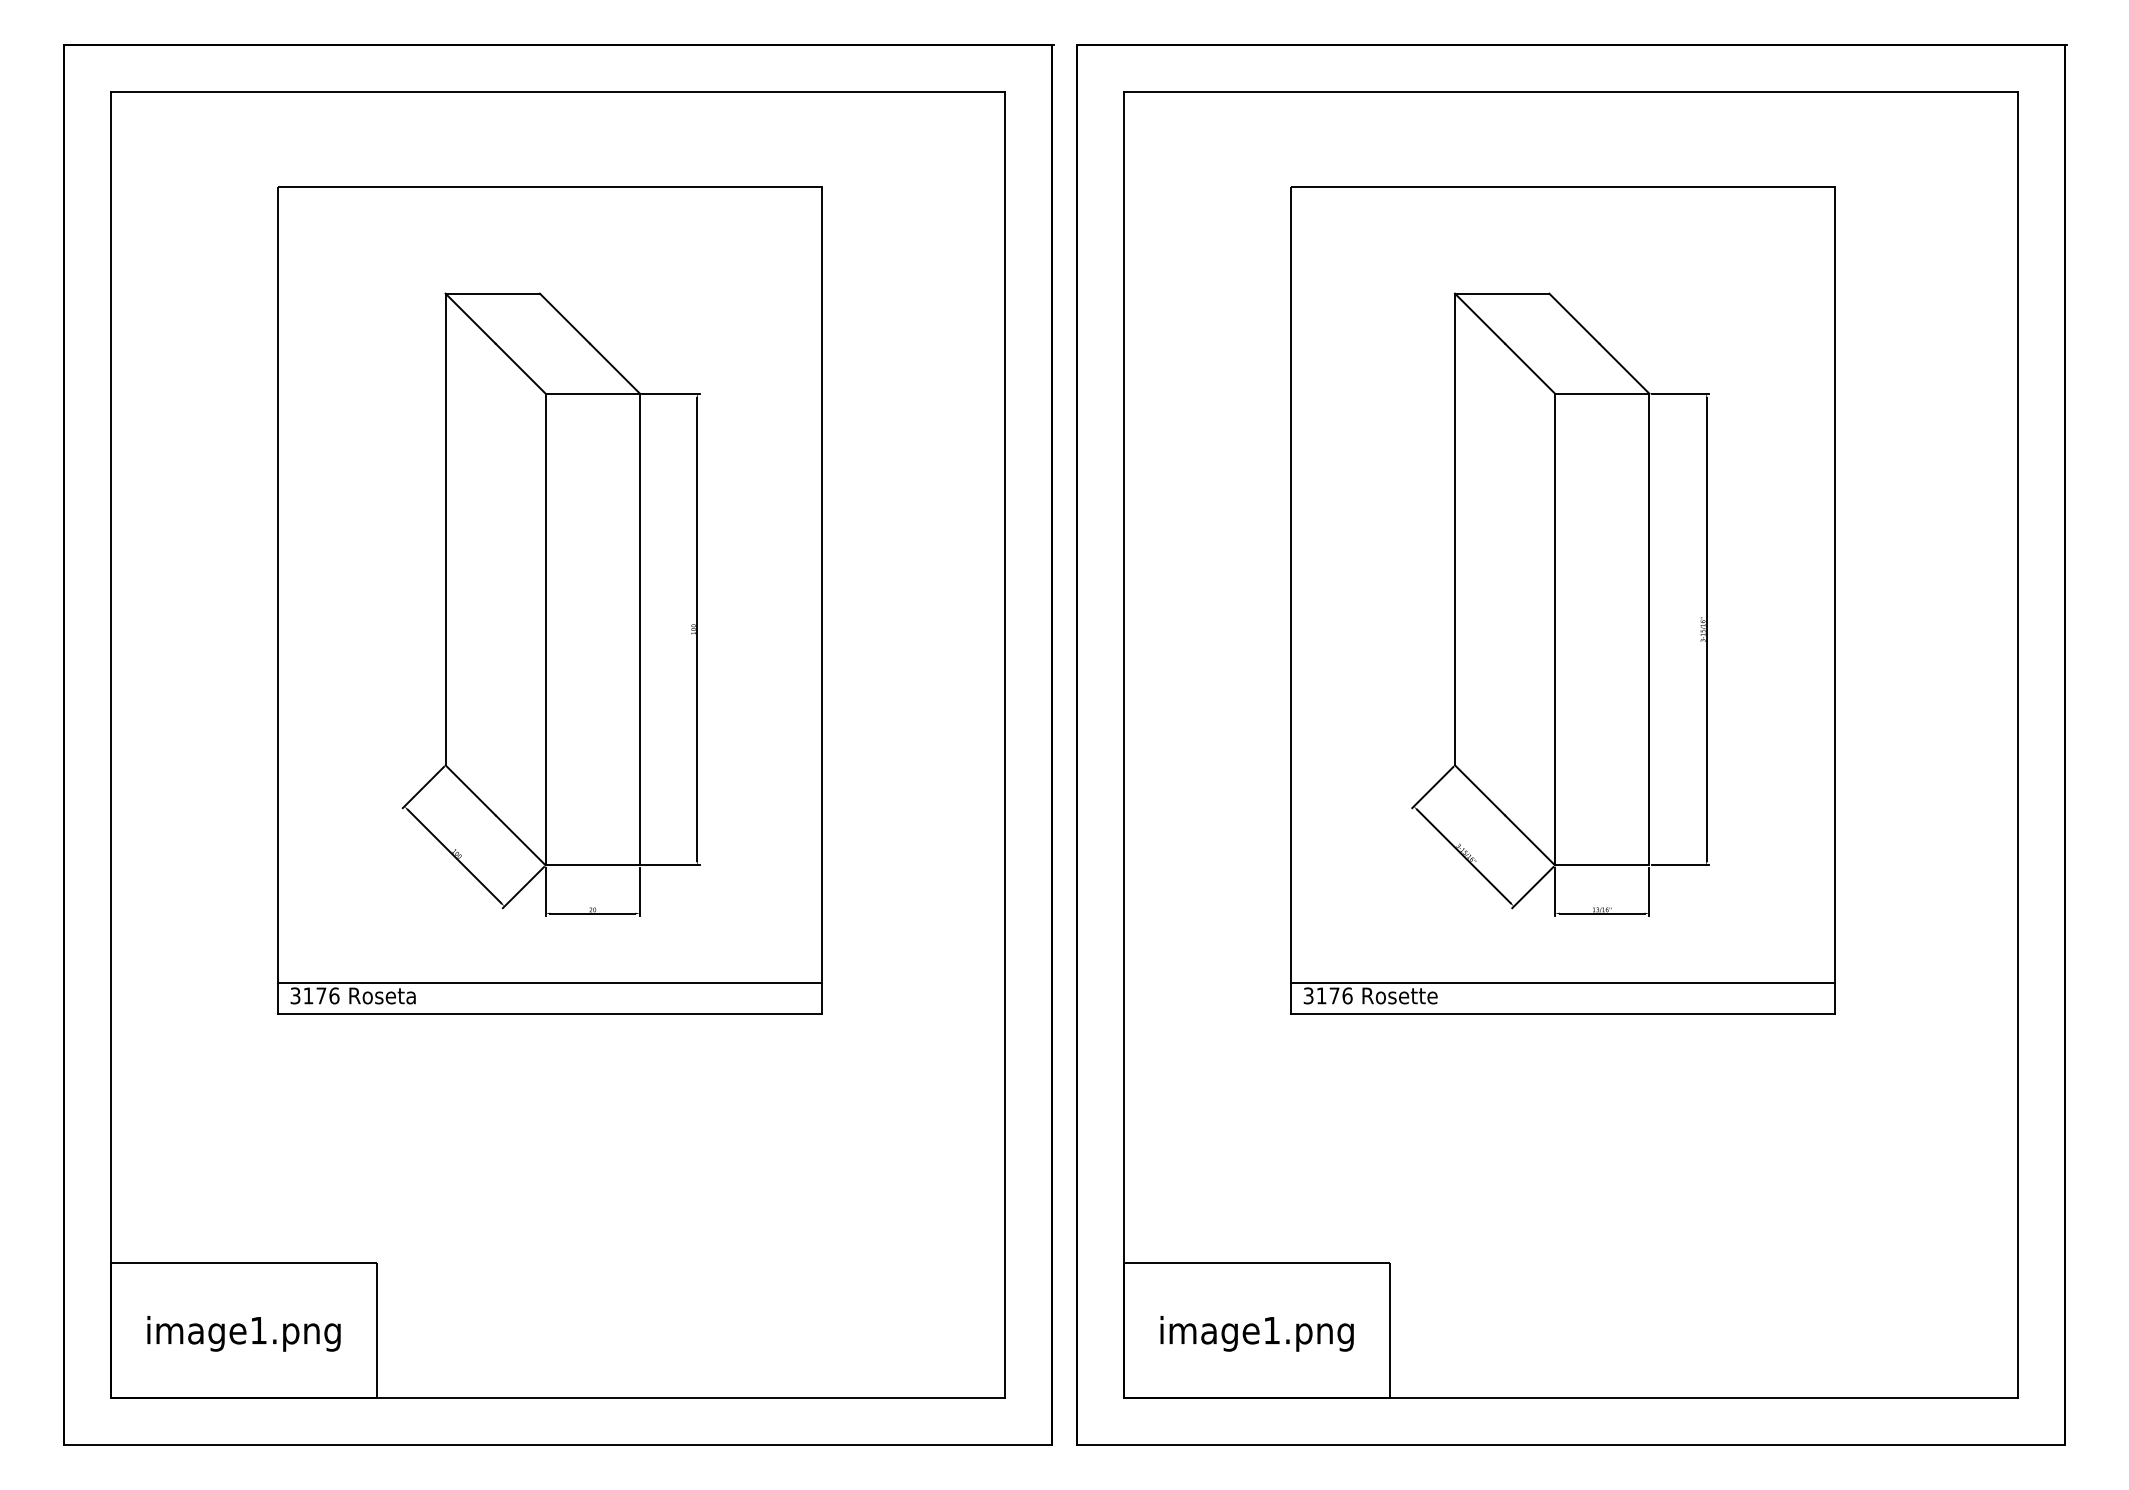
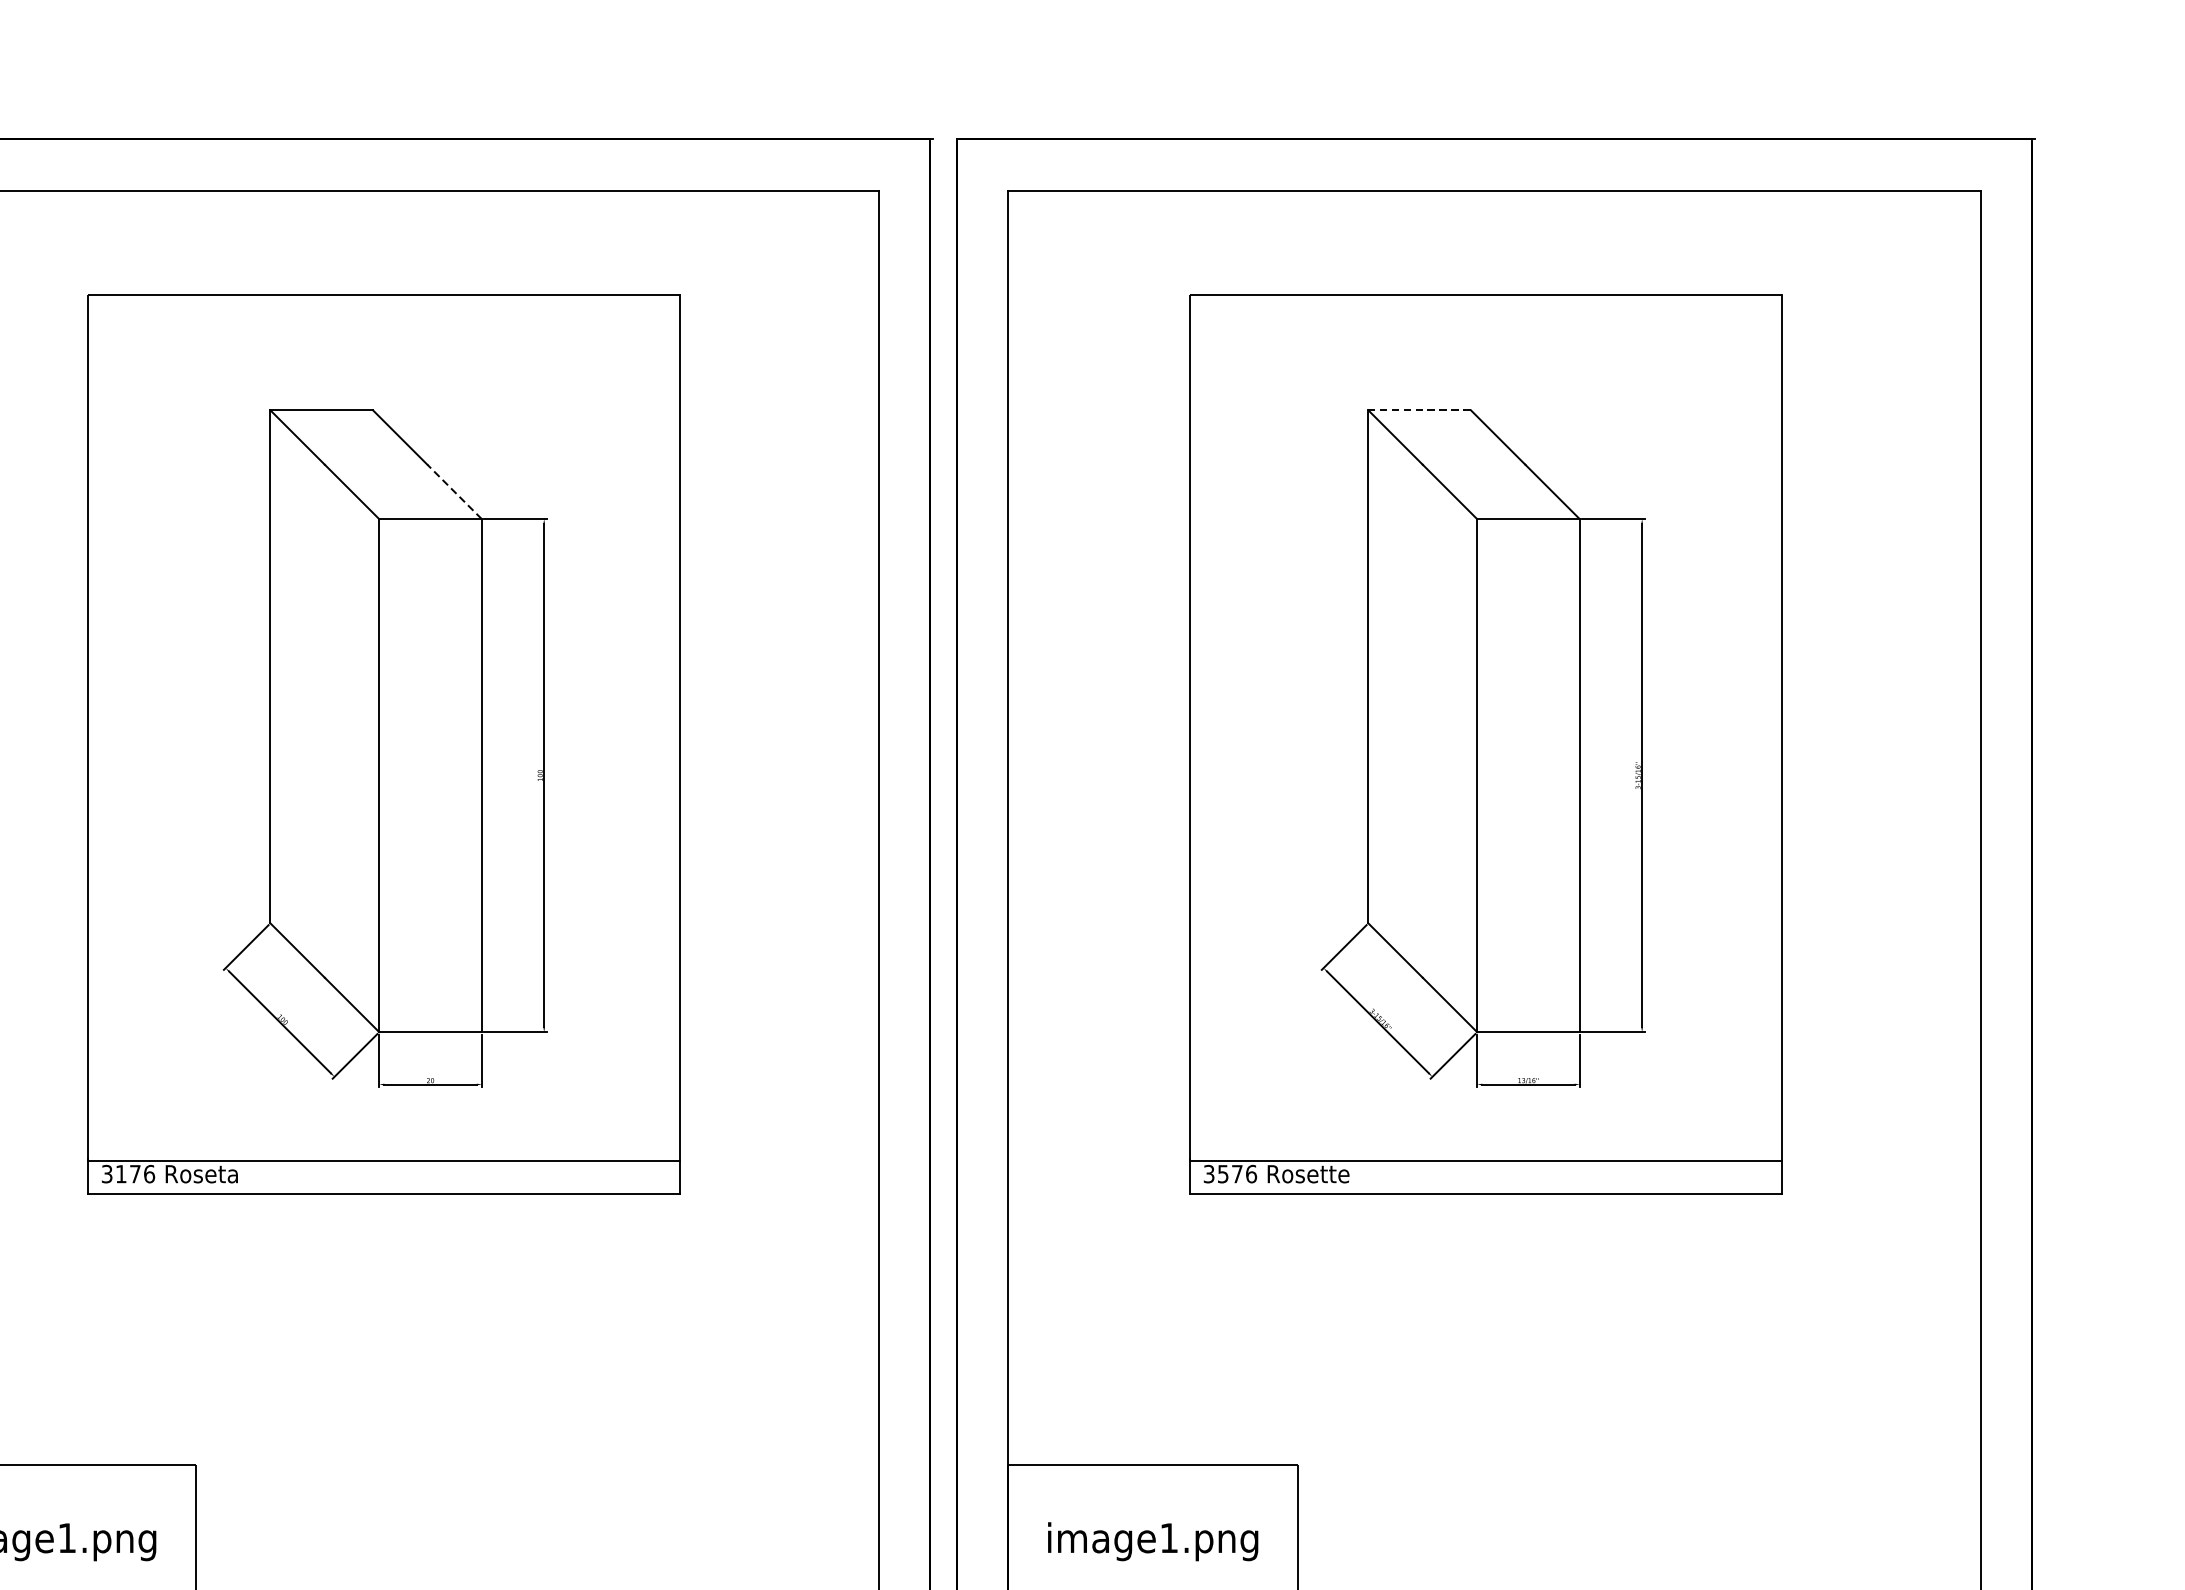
line: (1501, 293) -> (1418, 410), solid -> dashed
line: (614, 368) -> (454, 491), solid -> dashed
text: (1321, 995) -> (1223, 1173), 3176 -> 3576

